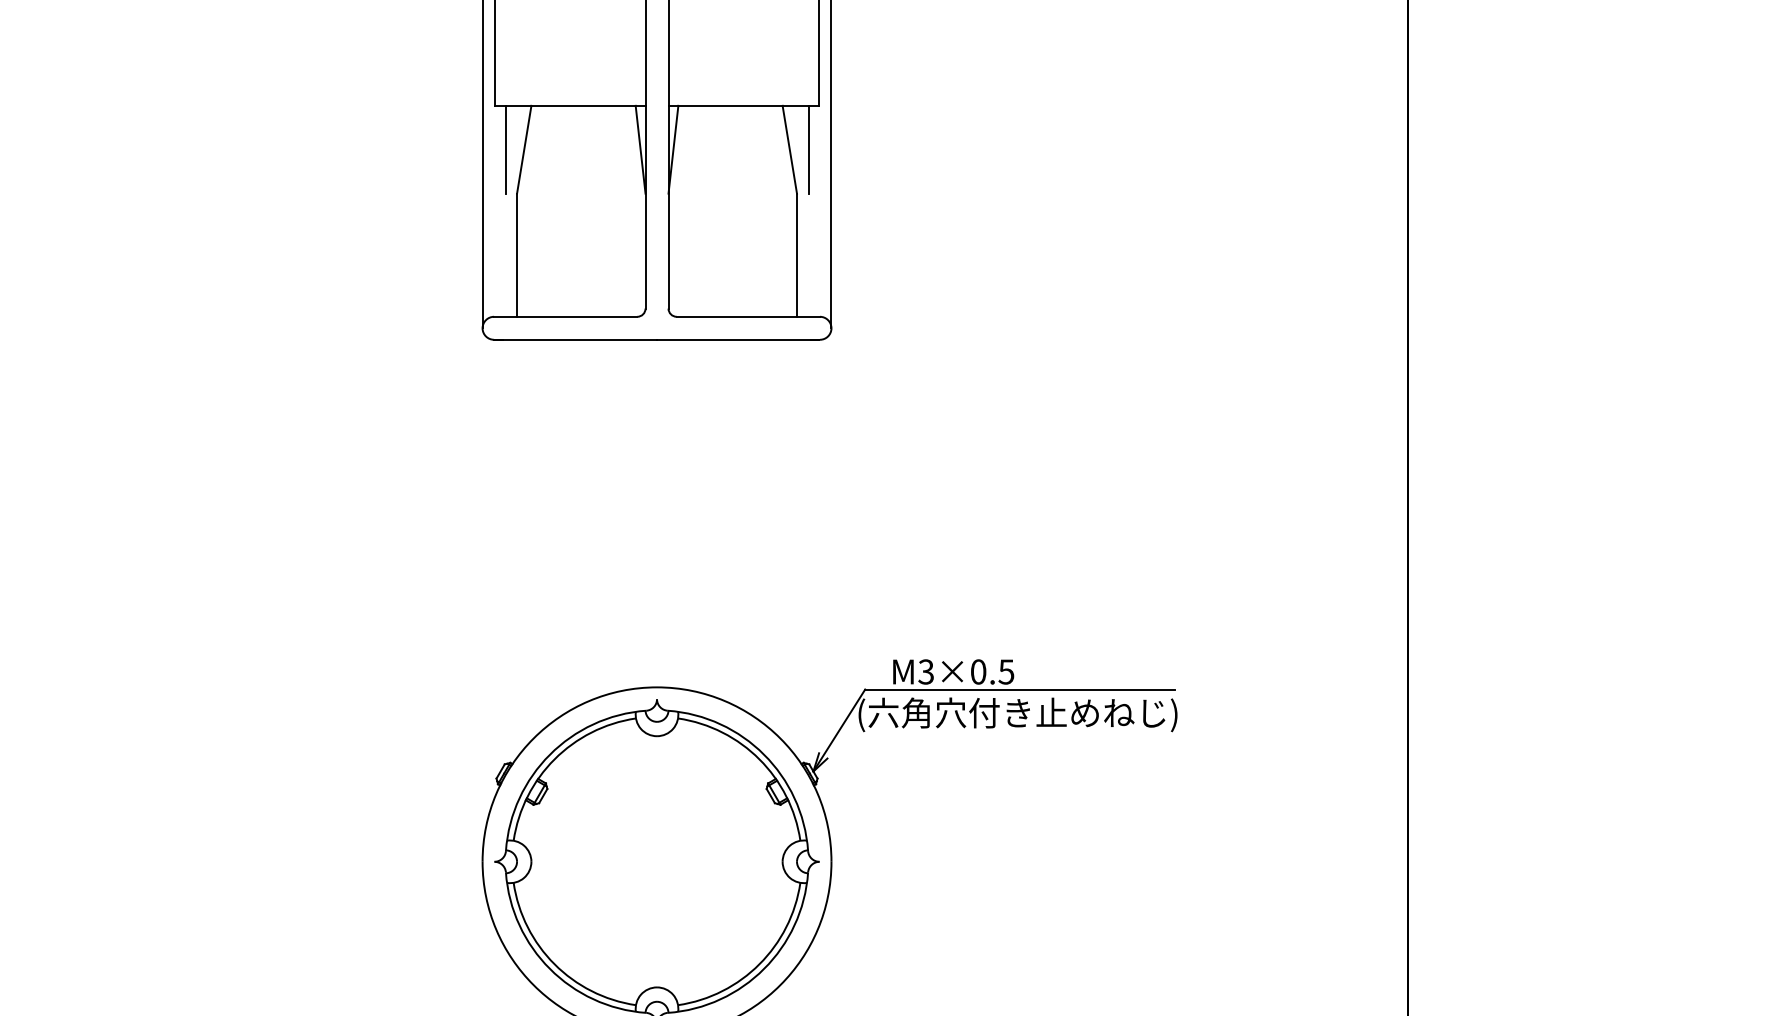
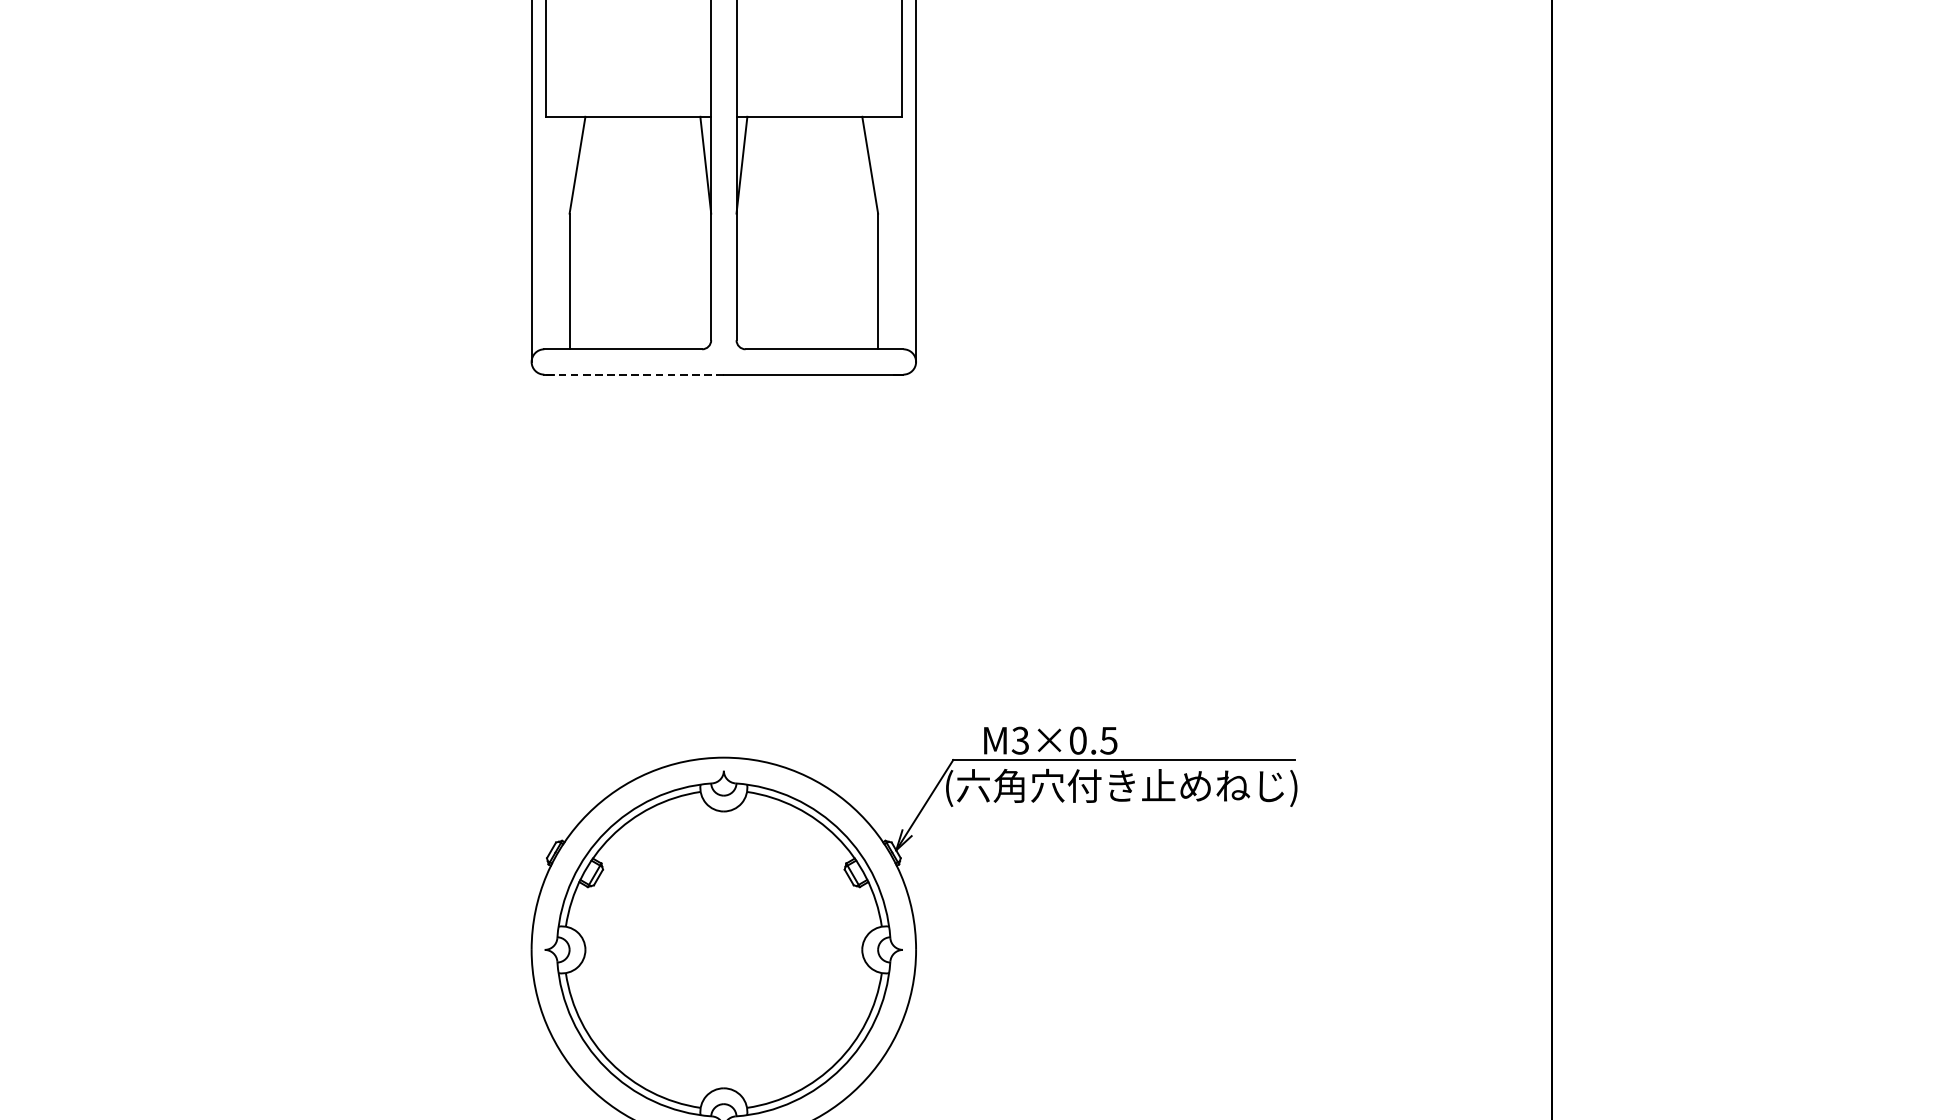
line: (505, 149) -> (556, 164), removed
line: (808, 149) -> (890, 164), removed
line: (575, 339) -> (634, 374), solid -> dashed

